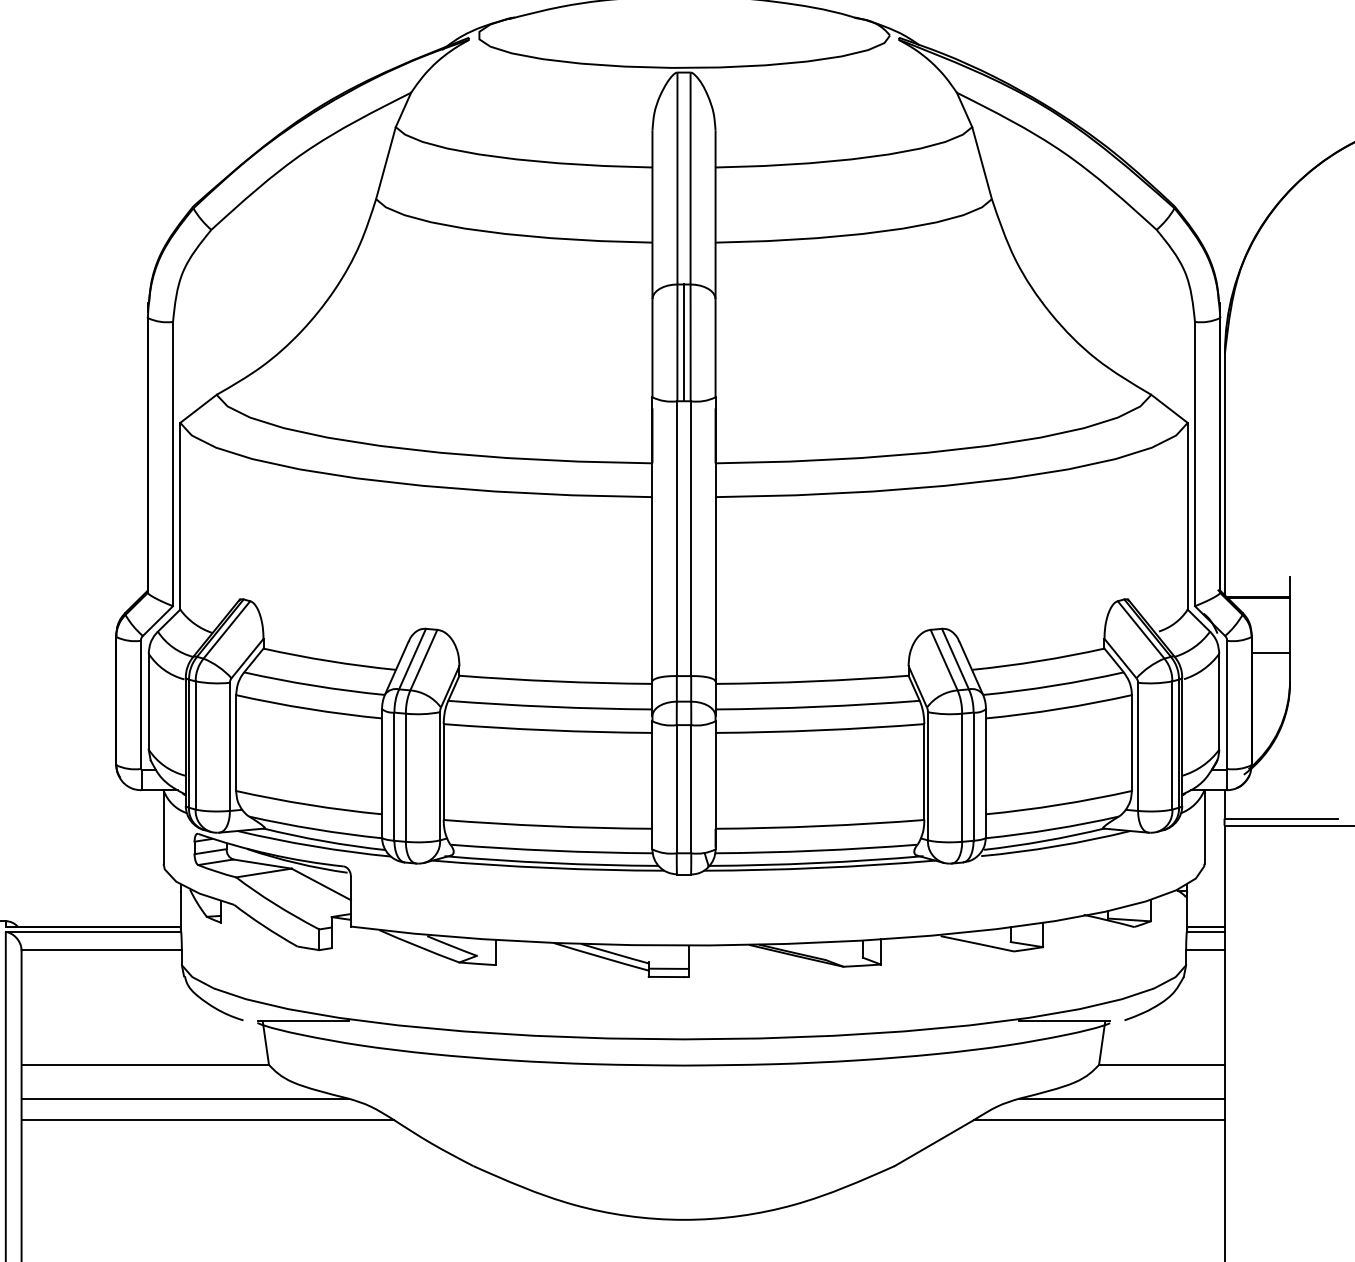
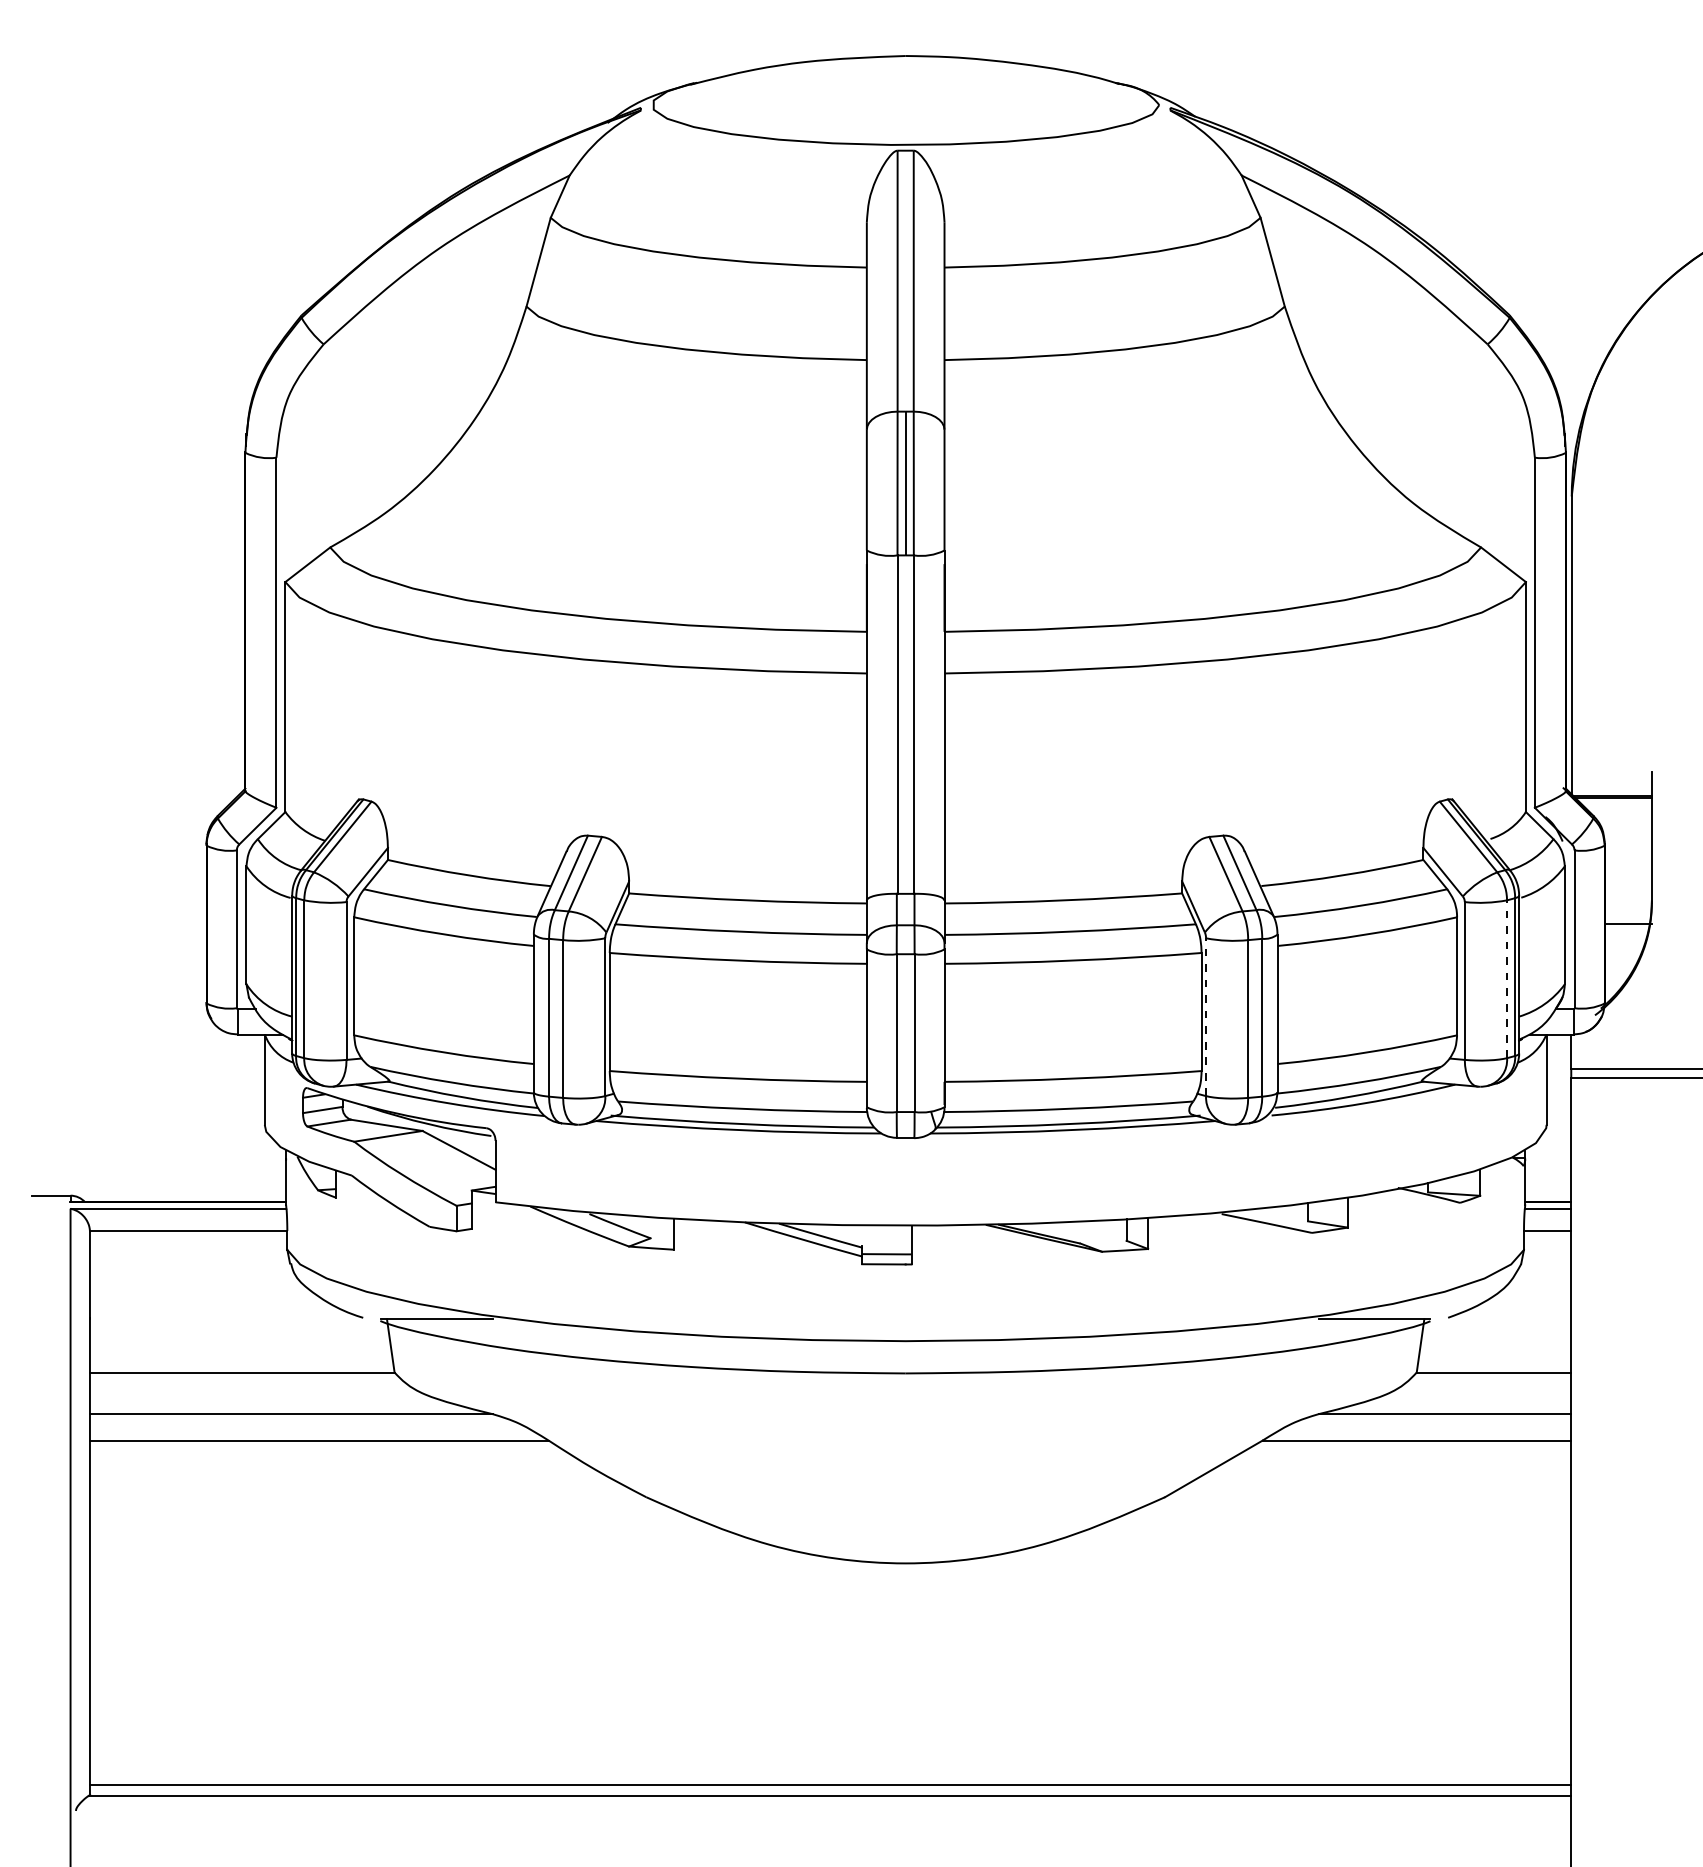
line: (1270, 653) -> (1627, 924), moved
line: (1172, 745) -> (1507, 979), solid -> dashed
line: (928, 776) -> (1206, 1017), solid -> dashed

